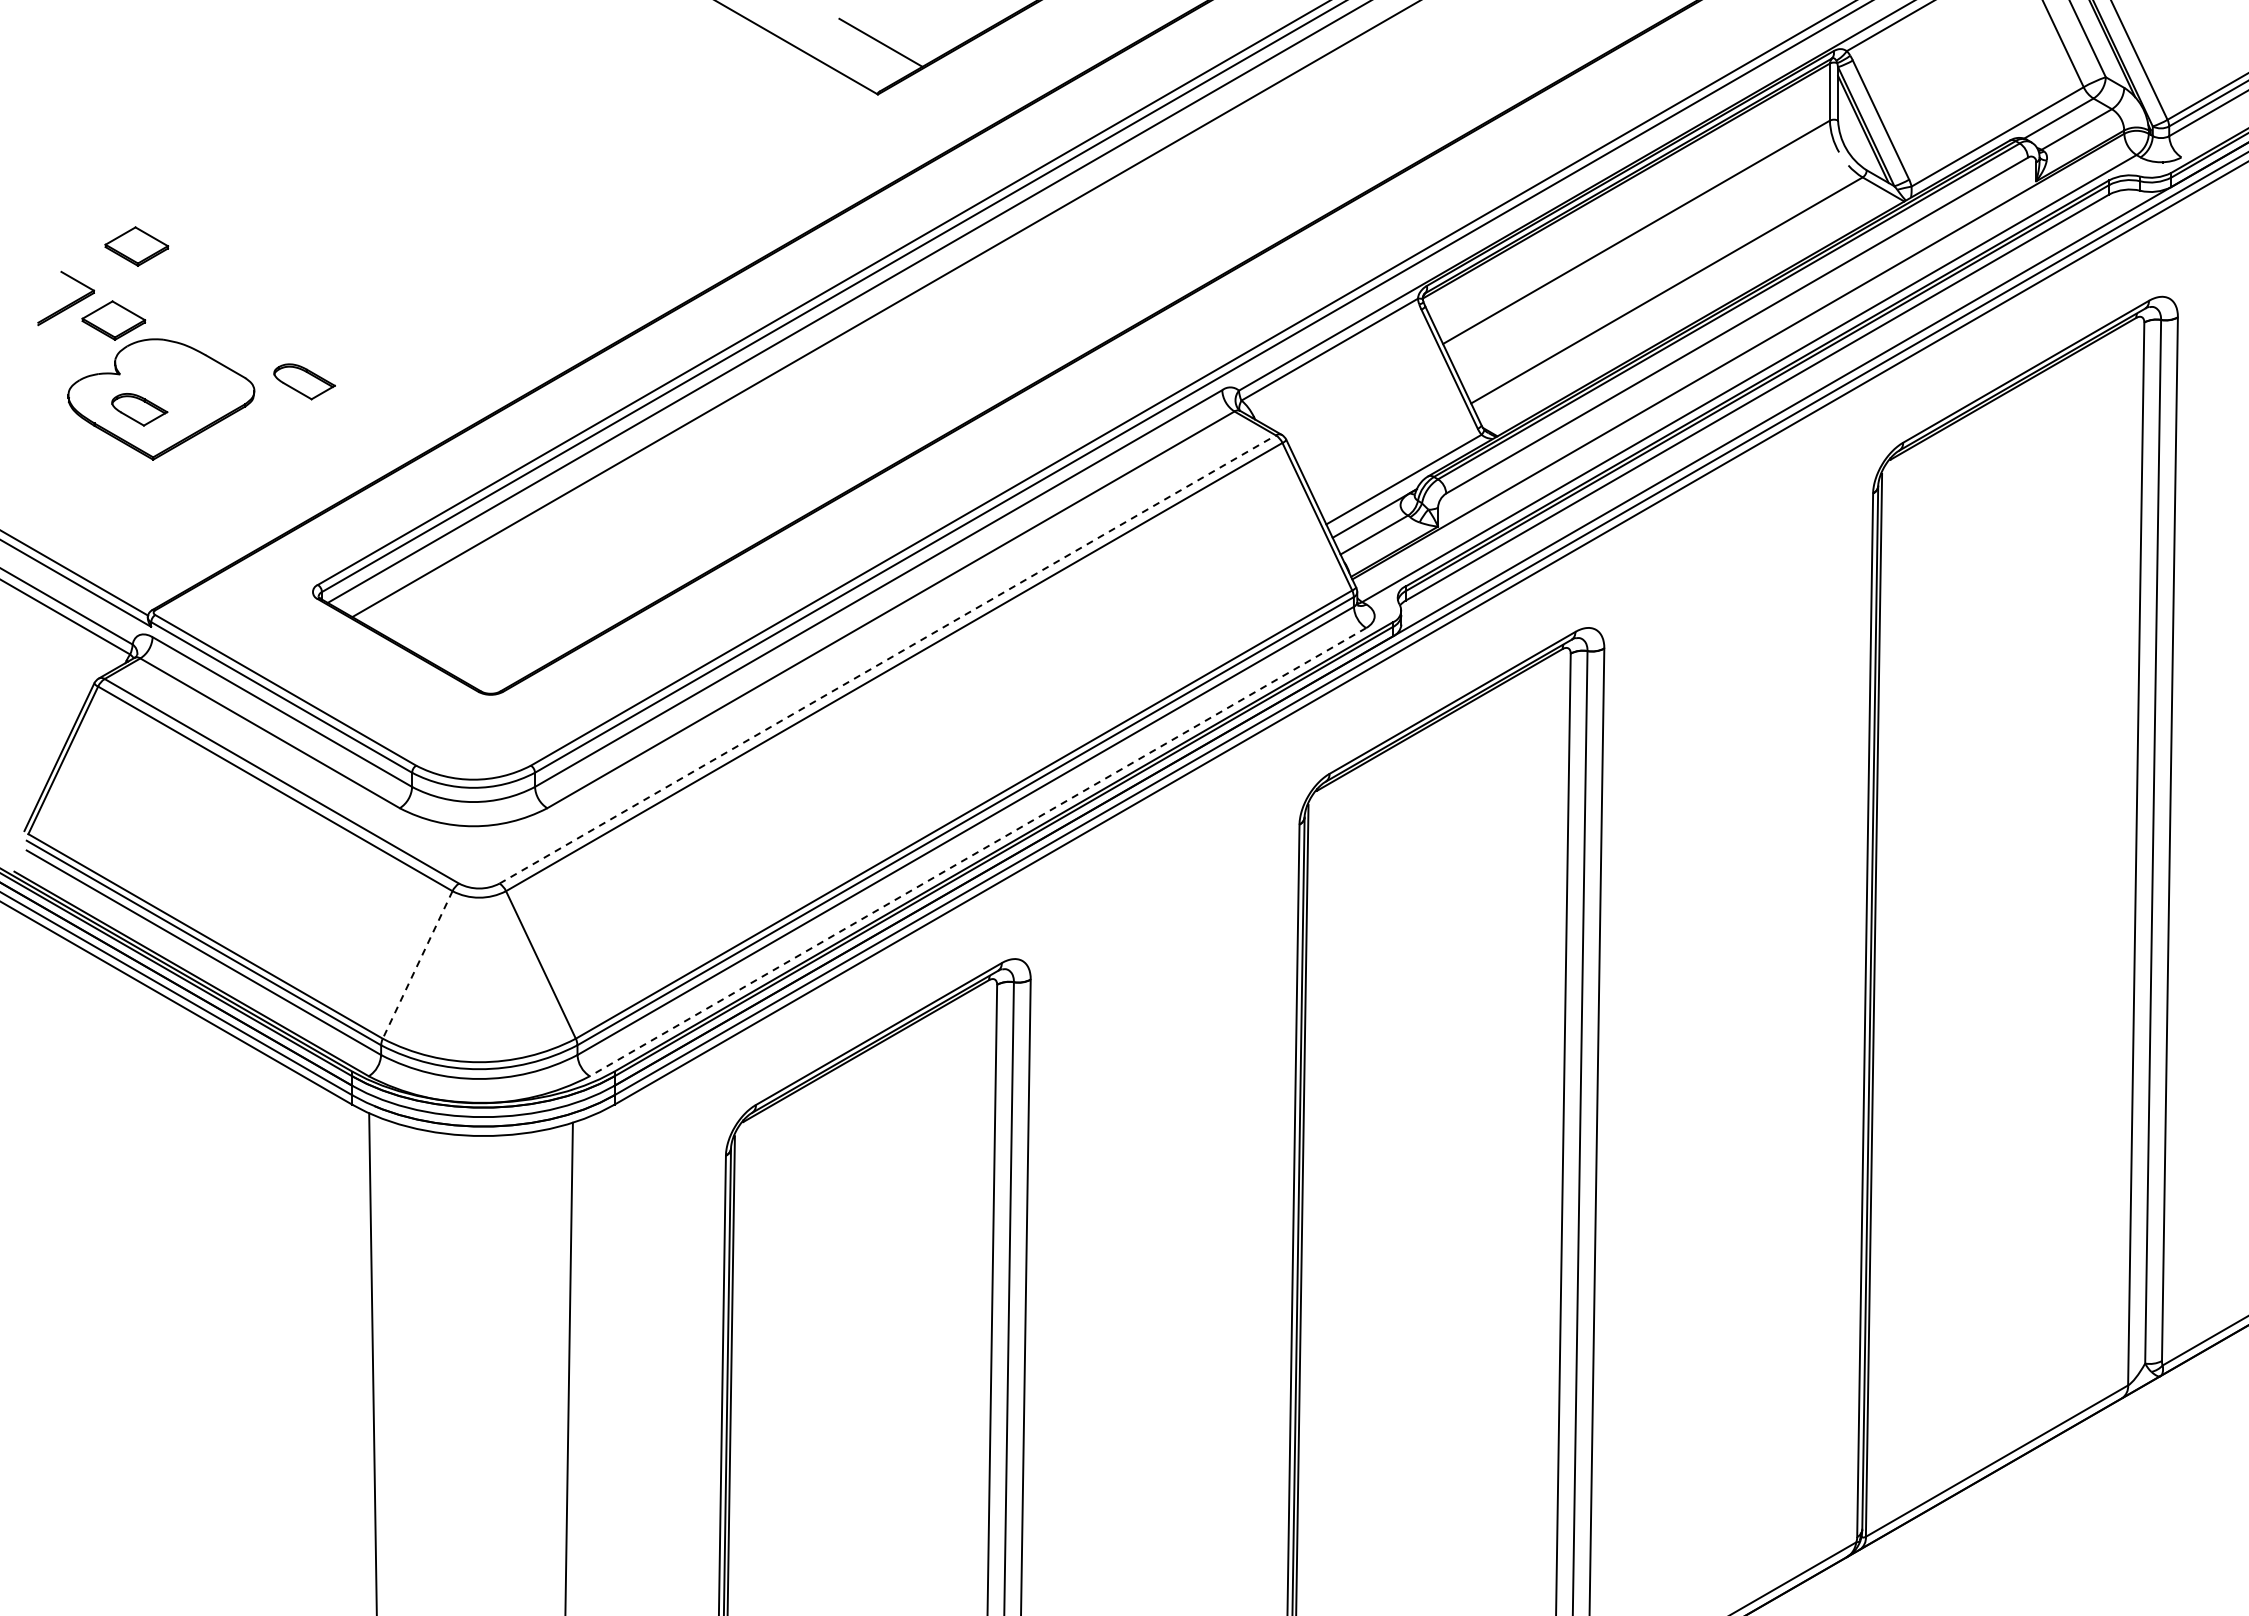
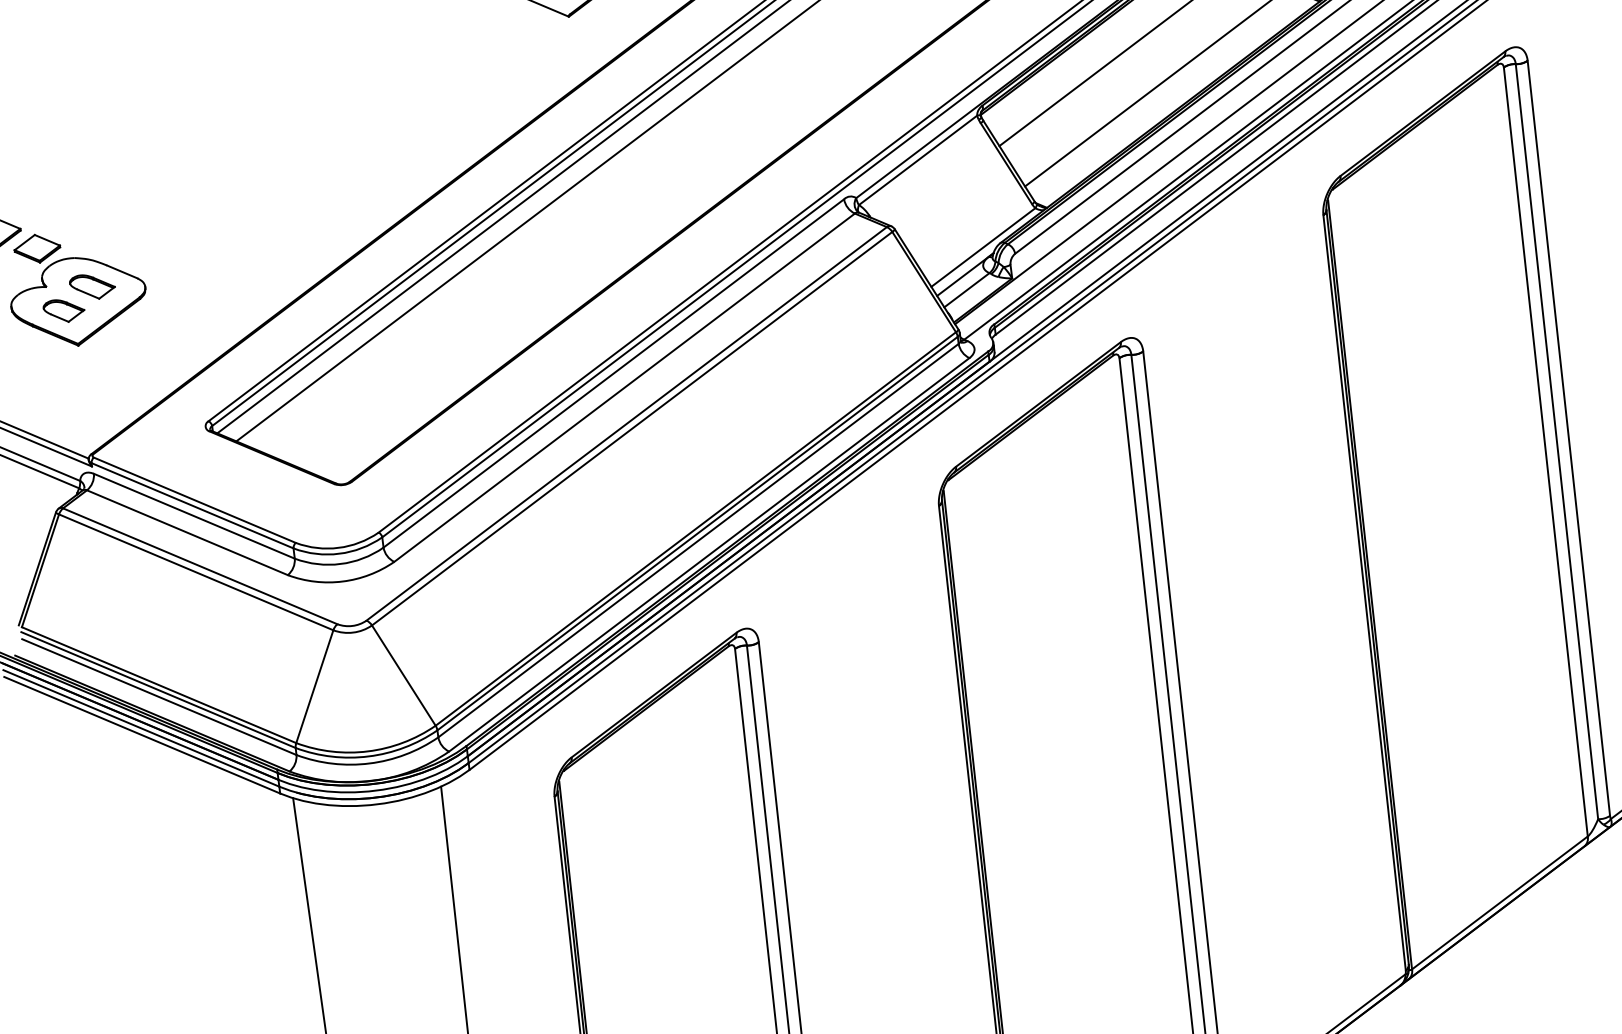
part: (136, 246) -> (47, 193), removed
part: (304, 381) -> (92, 286), moved
line: (888, 659) -> (627, 423), dashed -> solid
line: (977, 852) -> (708, 555), dashed -> solid
line: (417, 964) -> (314, 686), dashed -> solid

